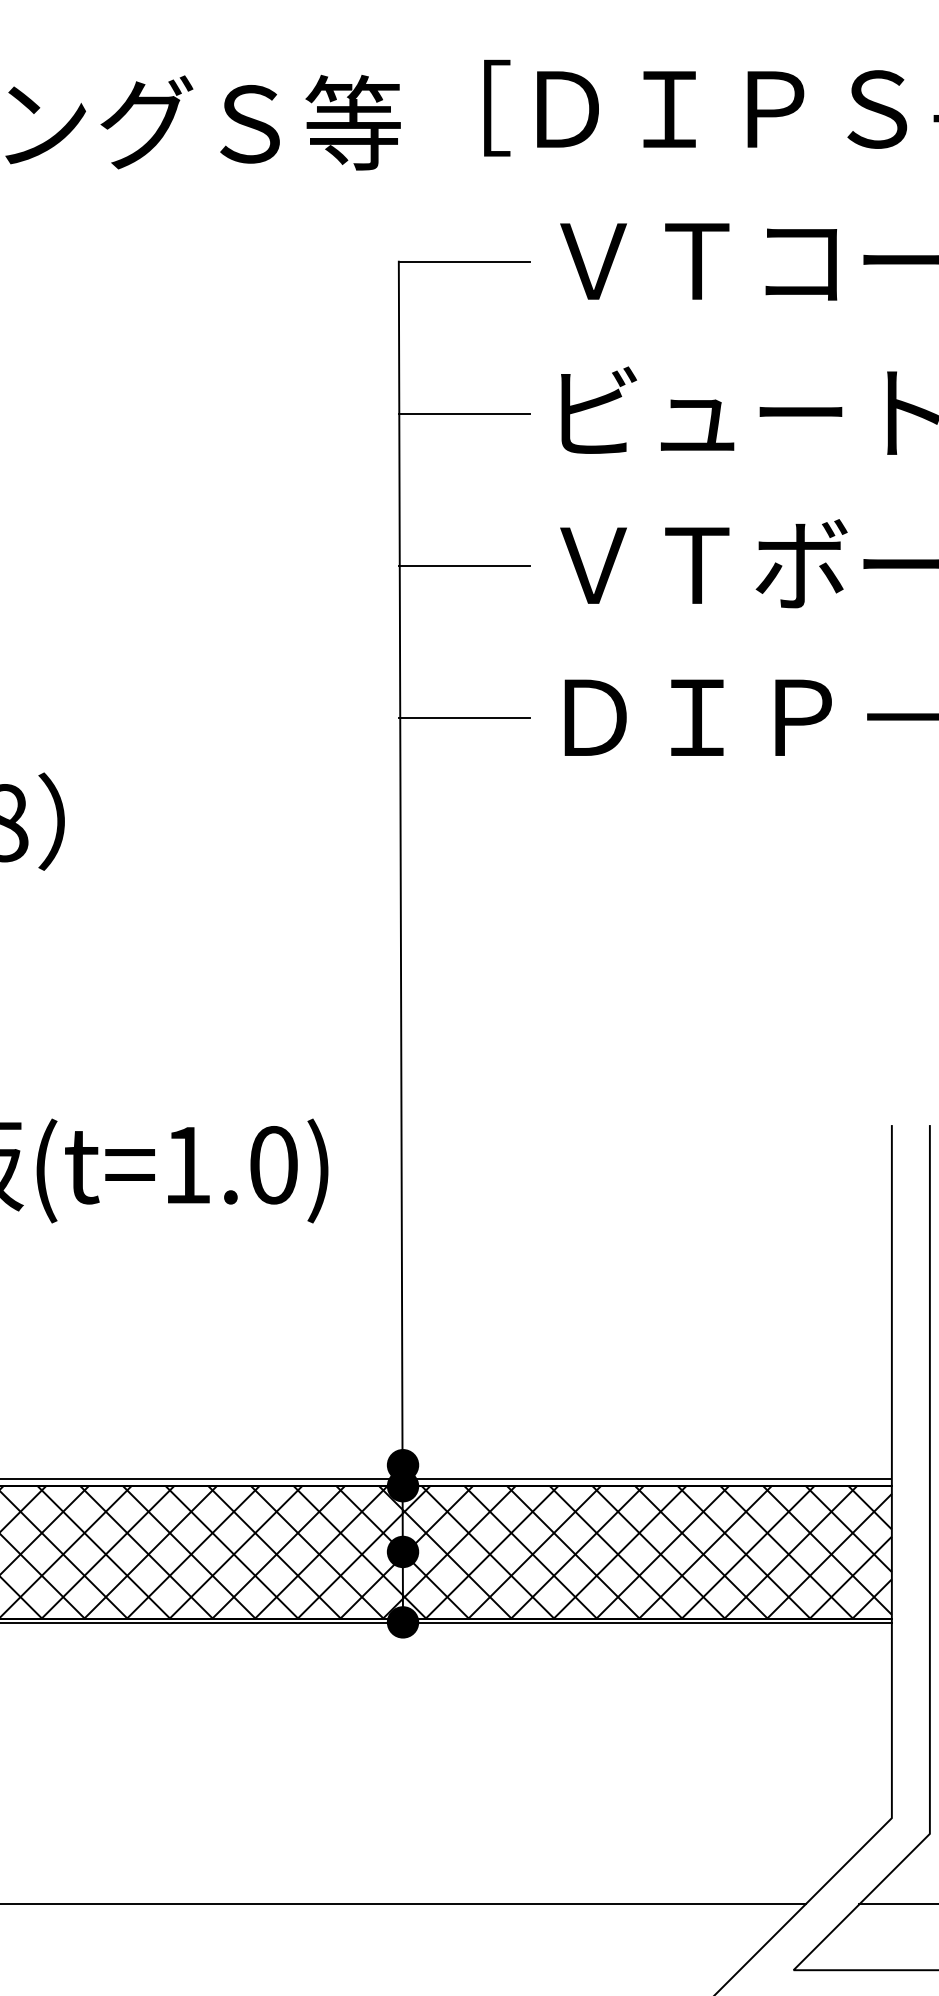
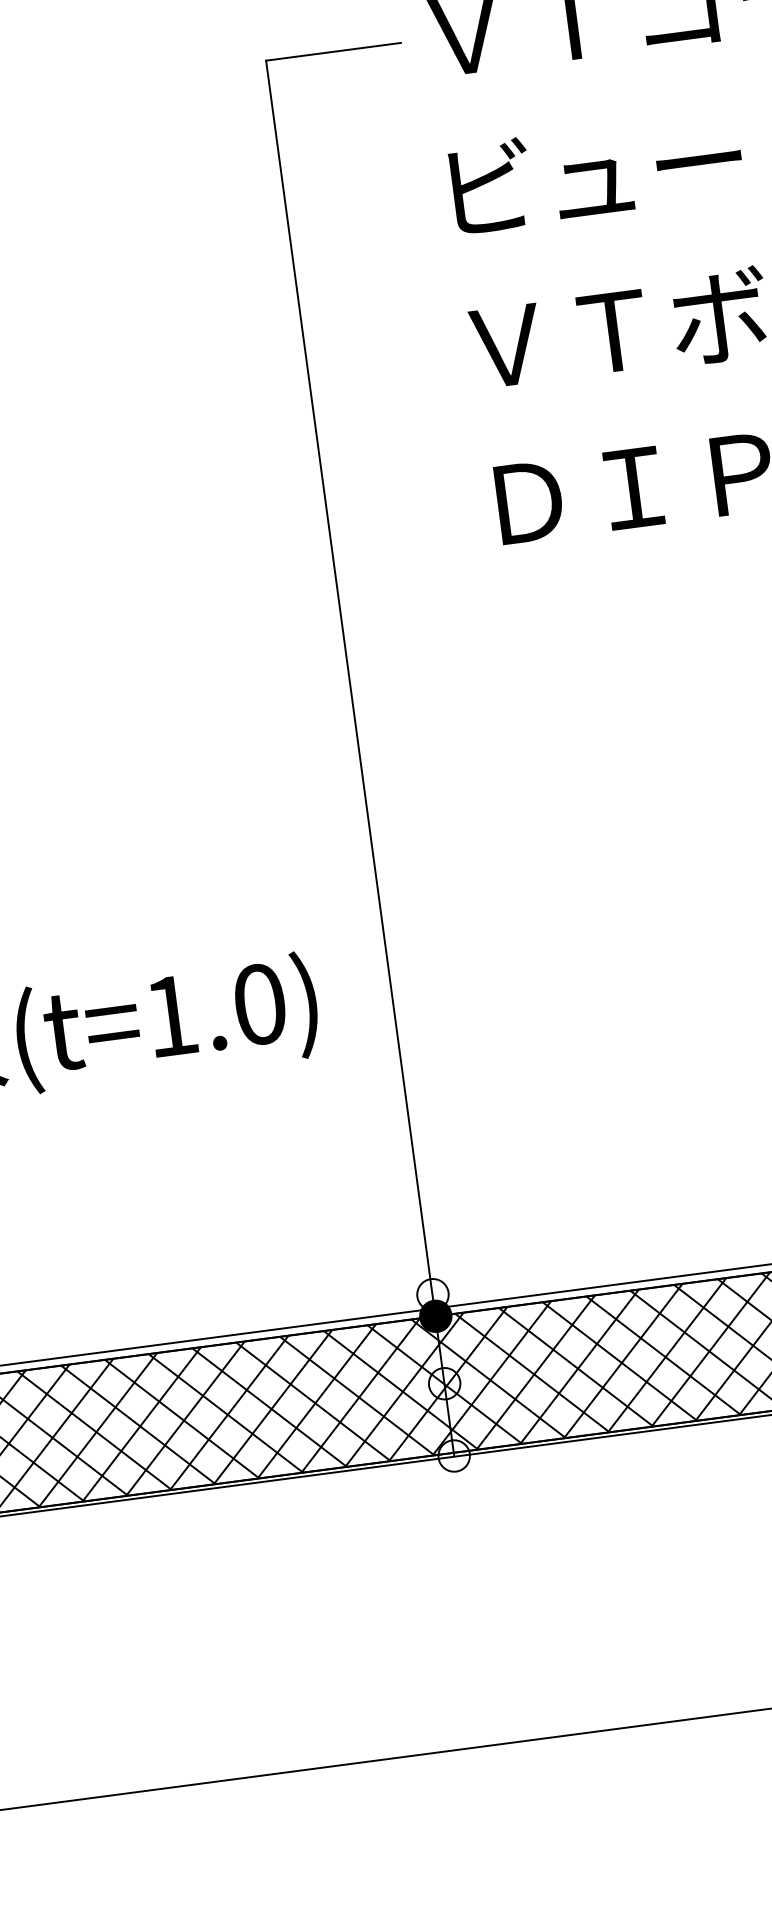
line: (464, 413) -> (353, 207), removed
line: (464, 565) -> (374, 363), removed
line: (464, 717) -> (395, 519), removed
fill: (402, 1464) -> (432, 1294), removed
fill: (402, 1551) -> (444, 1383), removed
fill: (402, 1622) -> (453, 1456), removed

